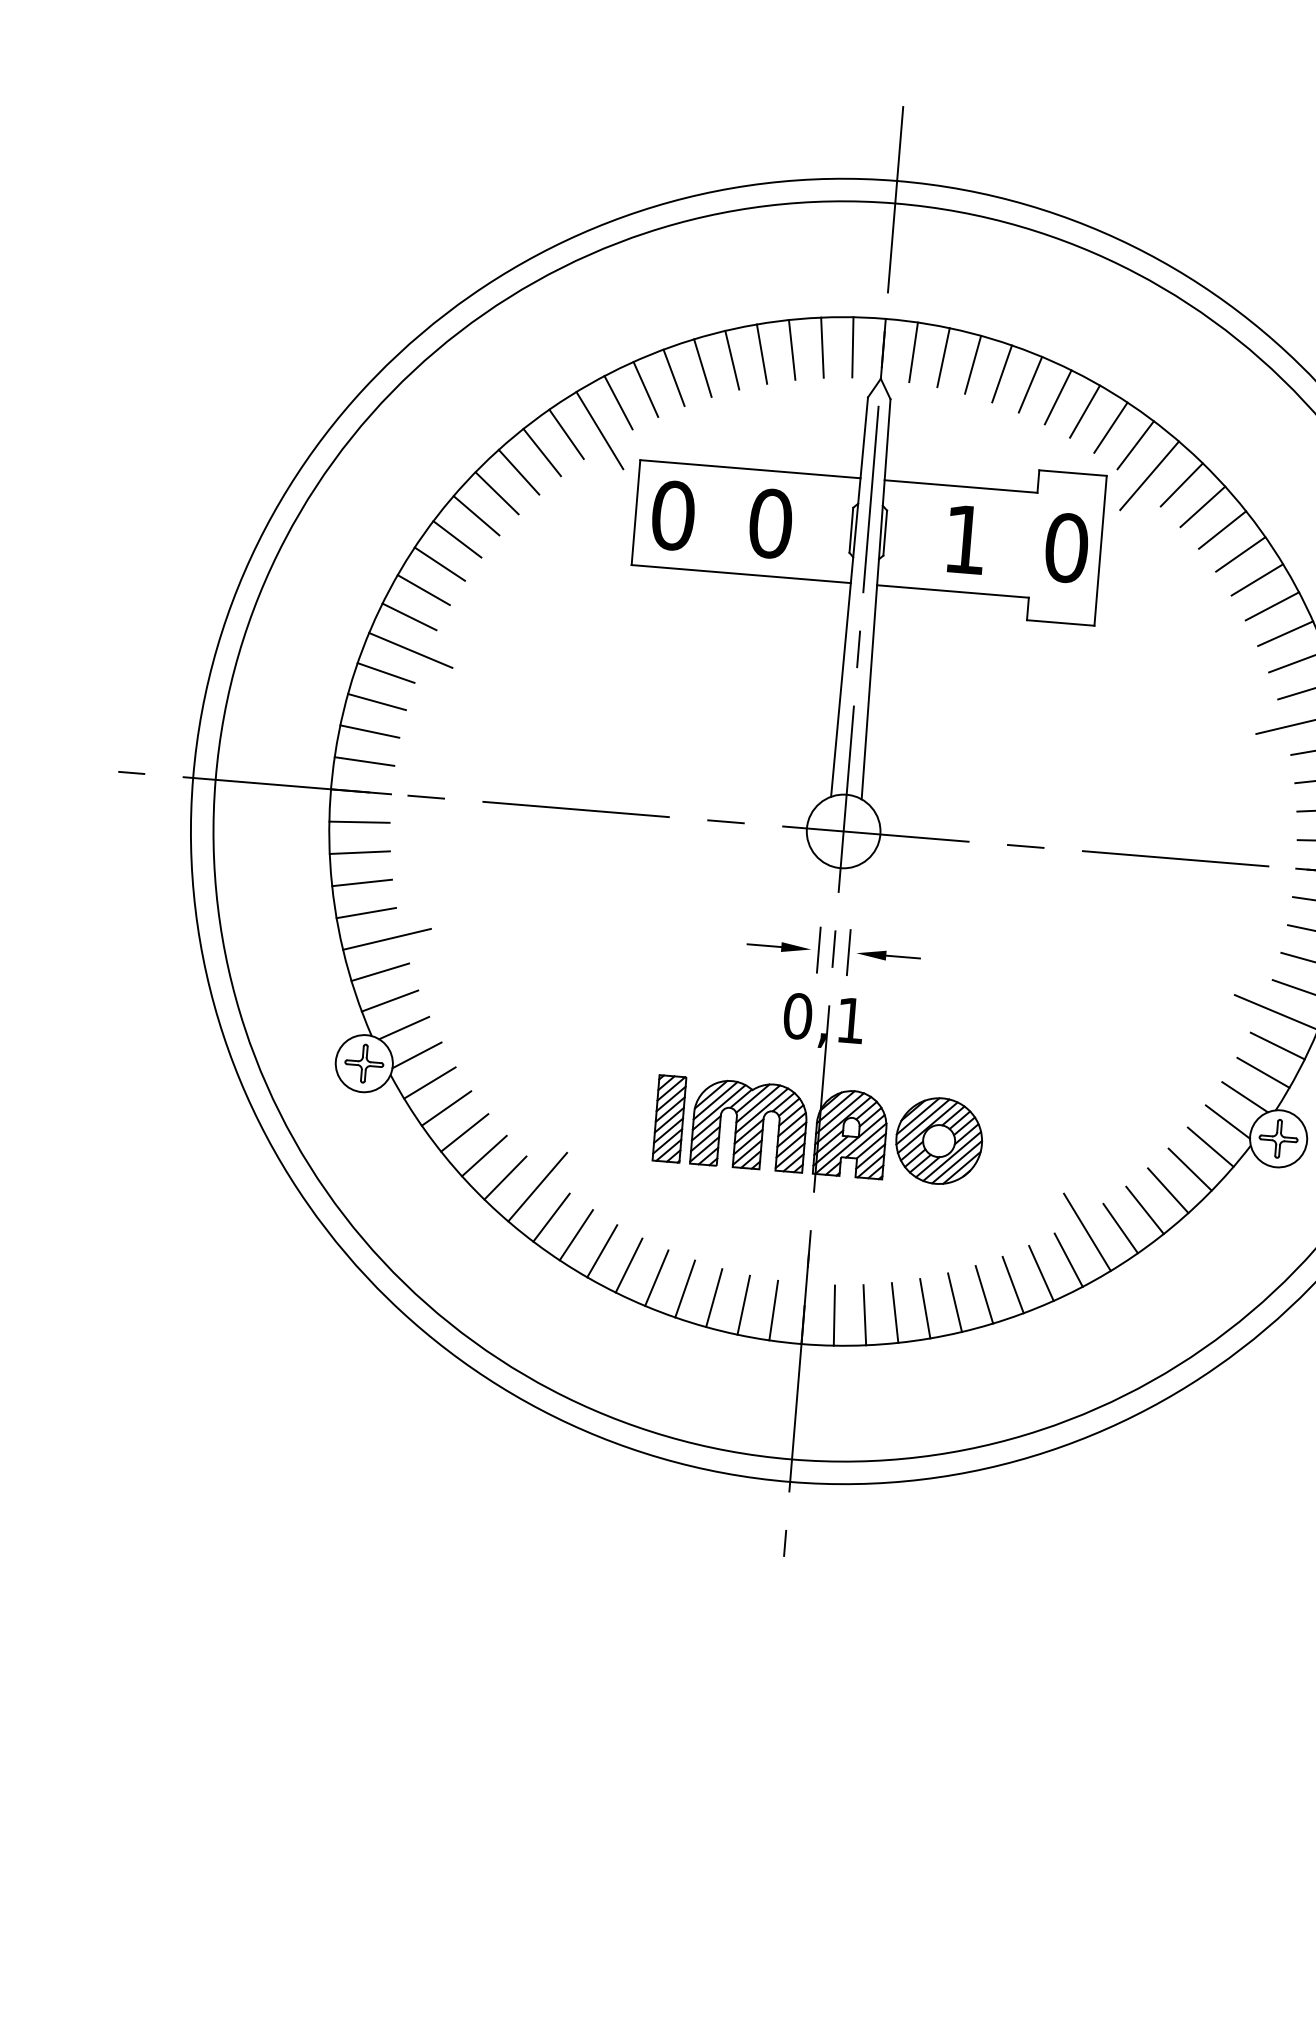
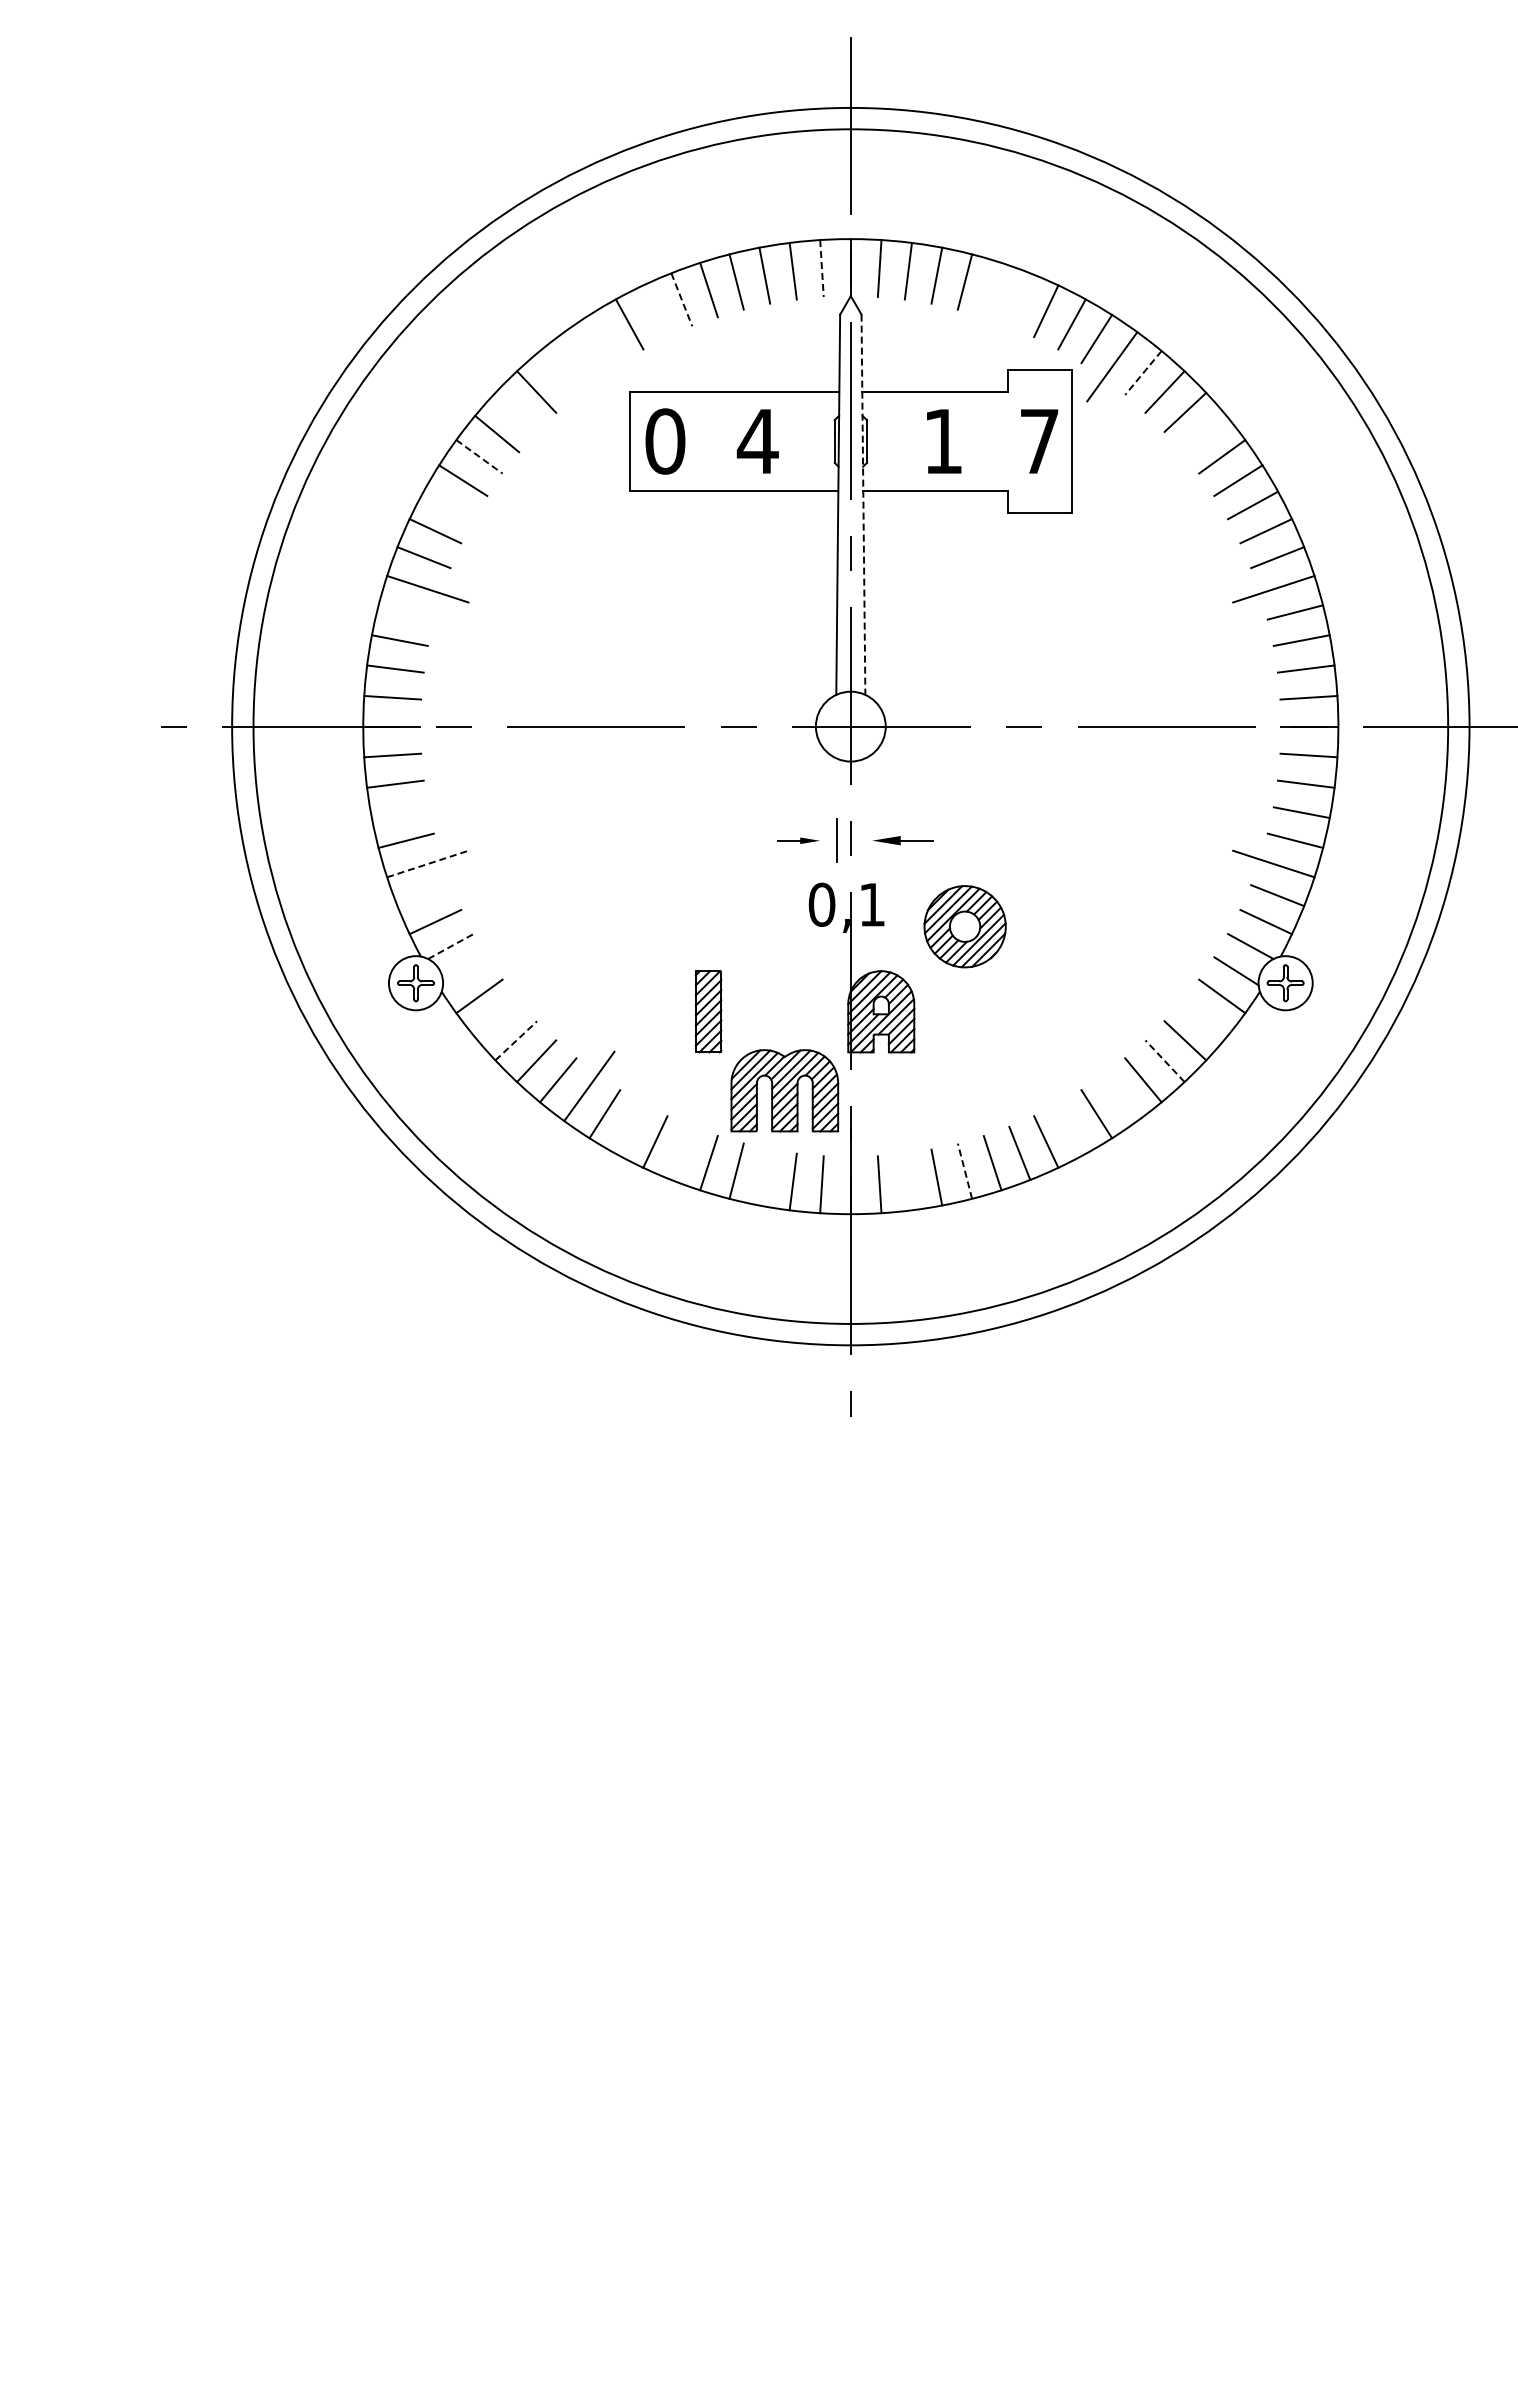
line: (853, 348) -> (822, 269), solid -> dashed
line: (702, 367) -> (681, 299), solid -> dashed
line: (674, 378) -> (655, 311), removed
line: (1030, 384) -> (992, 289), removed
line: (1057, 396) -> (1019, 299), removed
line: (618, 402) -> (604, 338), removed
line: (600, 430) -> (589, 366), removed
line: (566, 433) -> (558, 372), removed
line: (519, 471) -> (516, 411), removed
line: (1181, 484) -> (1143, 372), solid -> dashed
line: (476, 515) -> (479, 456), solid -> dashed
text: (770, 523) -> (757, 441), 0 -> 4
text: (1066, 548) -> (1039, 441), 0 -> 7
line: (1240, 553) -> (1204, 433), removed
line: (439, 564) -> (448, 505), removed
line: (876, 600) -> (863, 505), solid -> dashed
line: (385, 672) -> (405, 612), removed
line: (361, 882) -> (399, 812), removed
line: (386, 939) -> (427, 864), solid -> dashed
part: (778, 946) -> (798, 840), size x0.7
line: (848, 952) -> (864, 840), removed
line: (379, 972) -> (423, 895), removed
line: (403, 1028) -> (450, 946), solid -> dashed
line: (416, 1055) -> (464, 971), removed
line: (446, 1108) -> (497, 1019), removed
part: (749, 1125) -> (784, 1090), moved
line: (465, 1132) -> (516, 1040), solid -> dashed
part: (938, 1140) -> (964, 926), moved
line: (1190, 1169) -> (1204, 1019), removed
line: (1145, 1210) -> (1165, 1061), solid -> dashed
line: (1087, 1232) -> (1112, 1086), removed
line: (576, 1234) -> (629, 1128), removed
line: (628, 1264) -> (681, 1152), removed
line: (1040, 1273) -> (1071, 1128), removed
line: (713, 1298) -> (764, 1177), removed
line: (925, 1309) -> (965, 1171), solid -> dashed
line: (863, 1314) -> (907, 1181), removed

